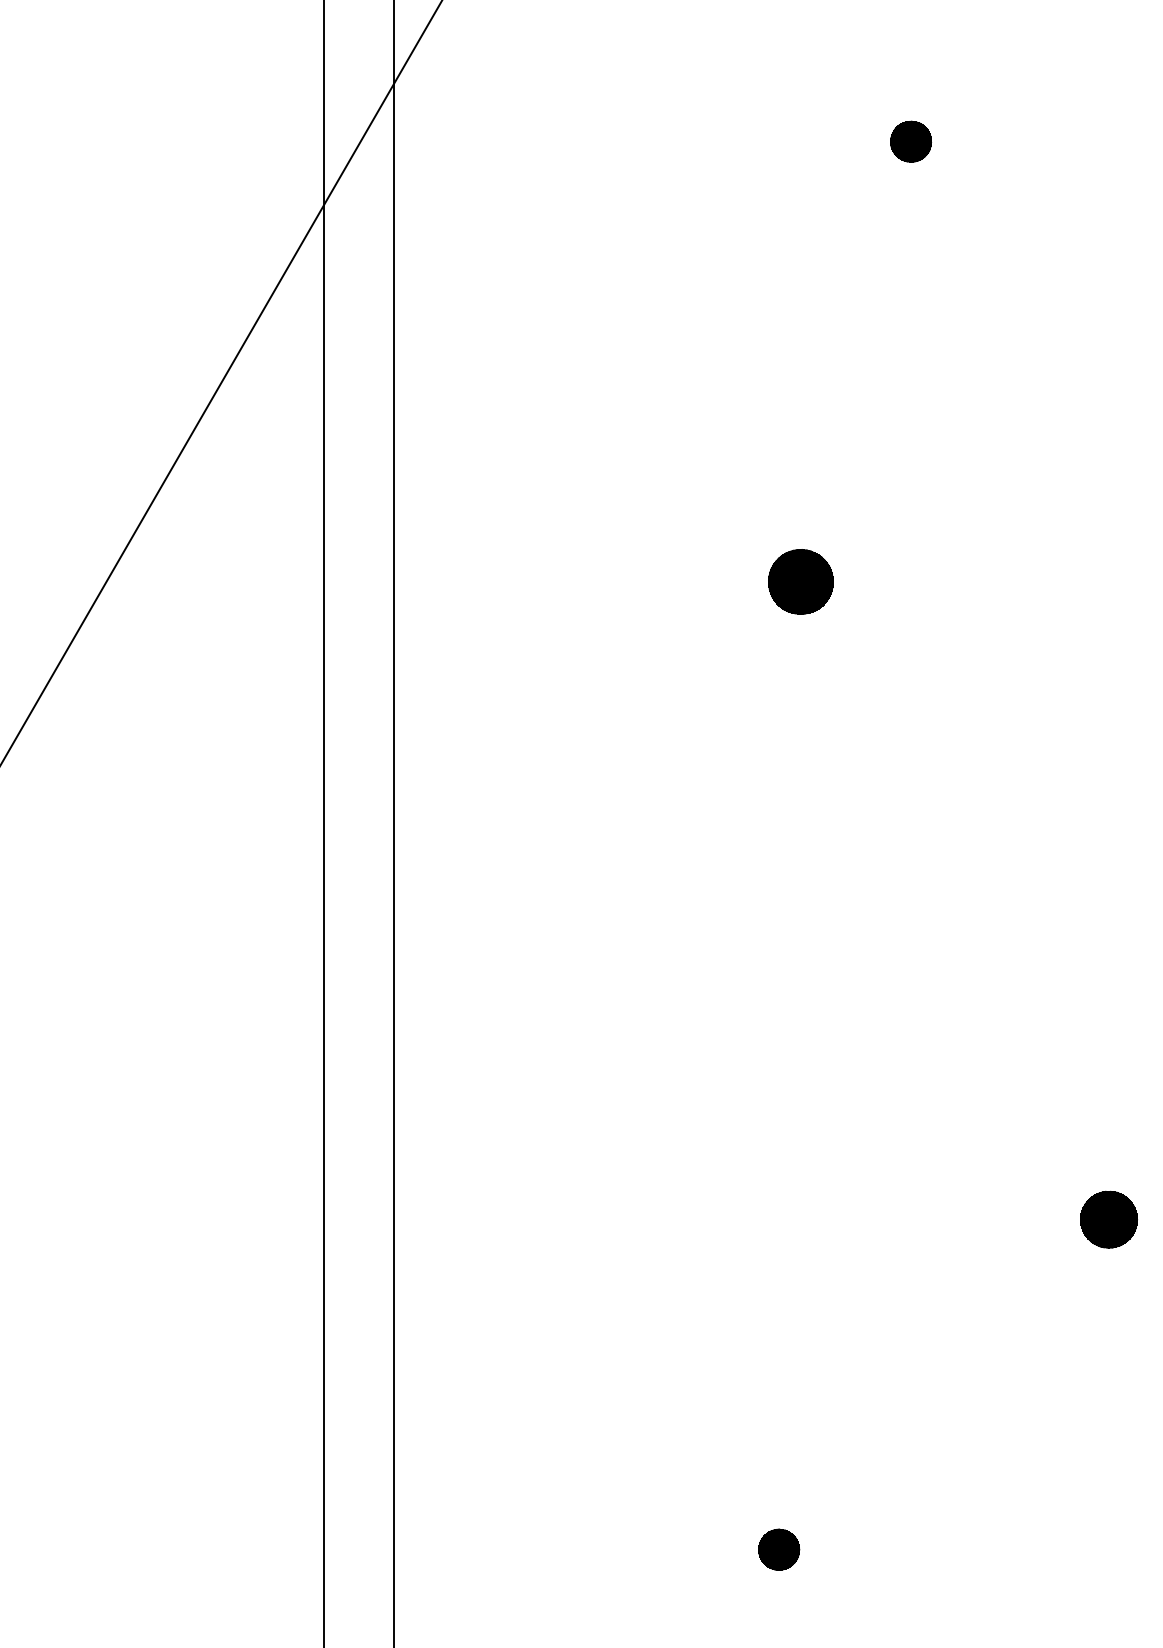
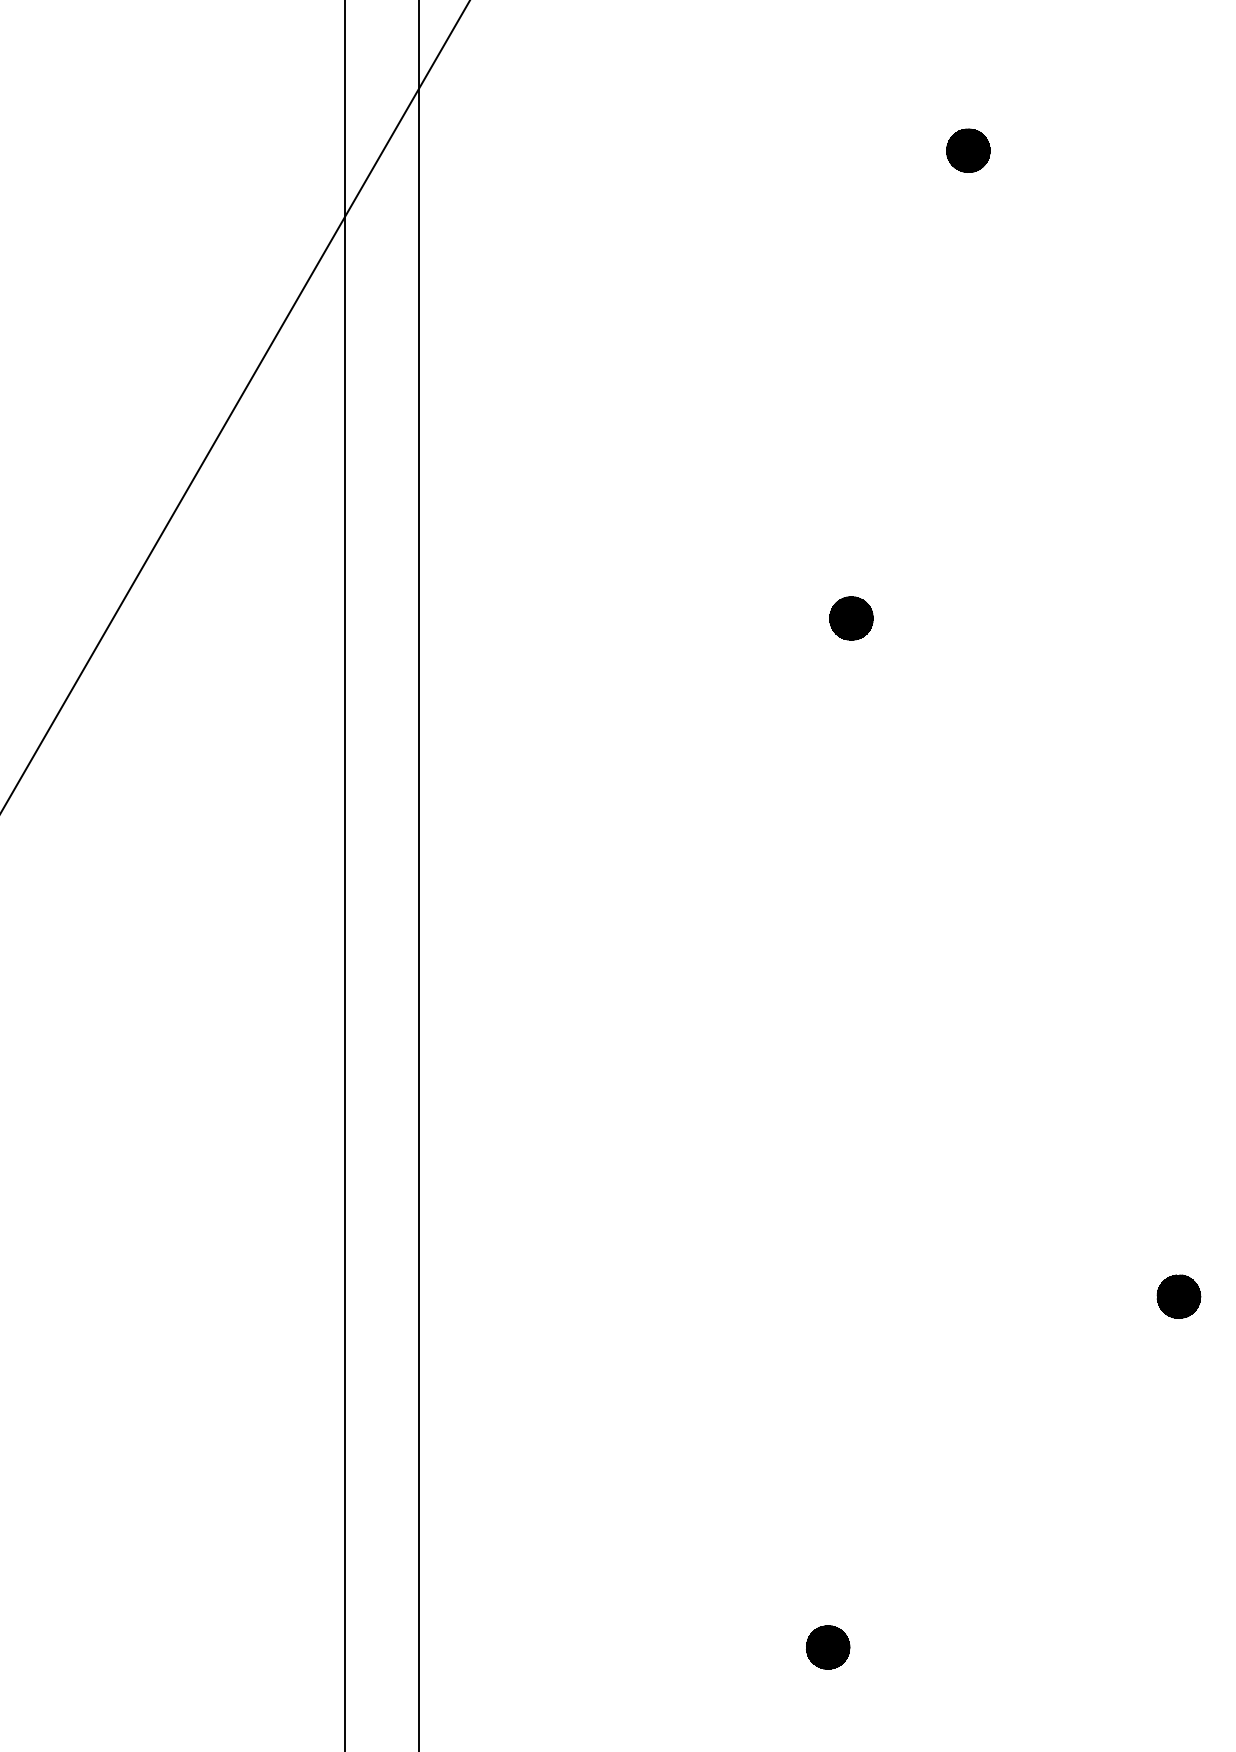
part: (801, 581) -> (851, 618), size x0.62
part: (1109, 1219) -> (1179, 1296), size x0.71

